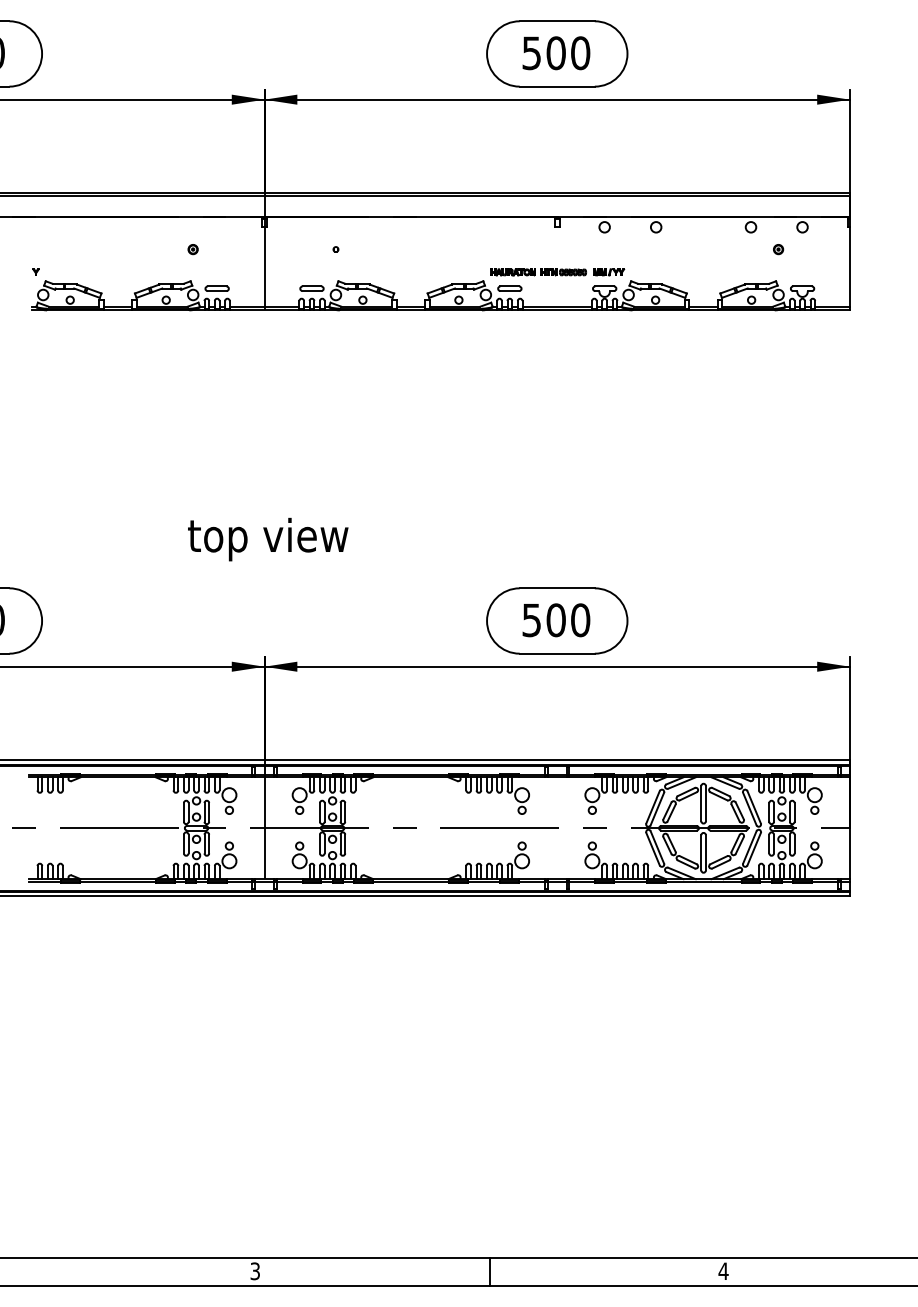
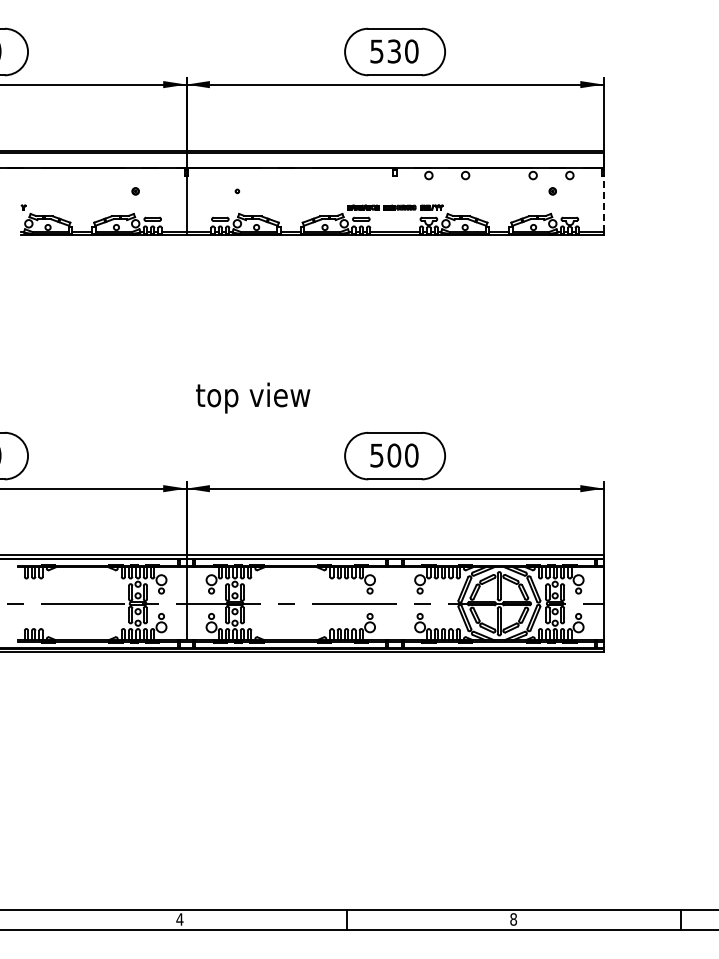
text: (556, 53) -> (394, 51), 500 -> 530
line: (849, 266) -> (603, 203), solid -> dashed
text: (268, 538) -> (253, 397), moved
text: (254, 1271) -> (179, 919), 3 -> 4
text: (723, 1271) -> (513, 919), 4 -> 8

